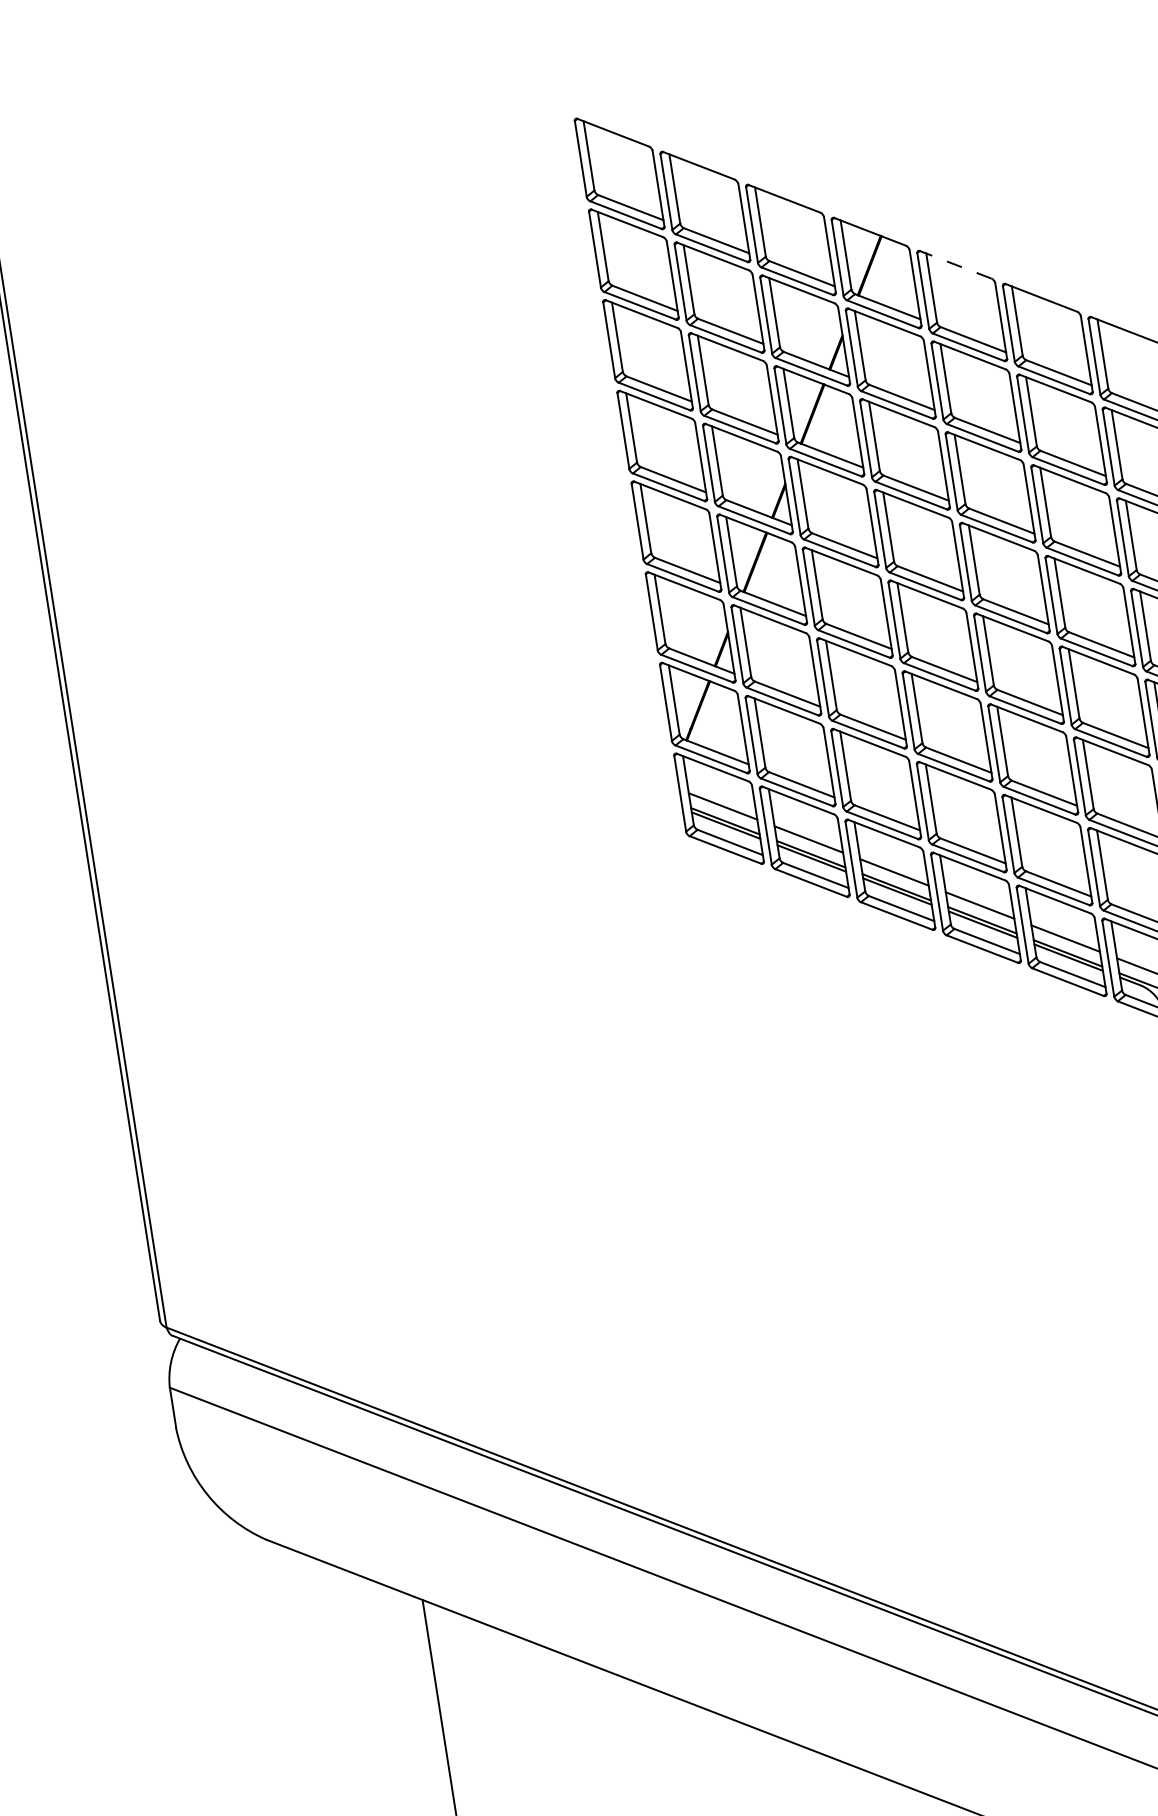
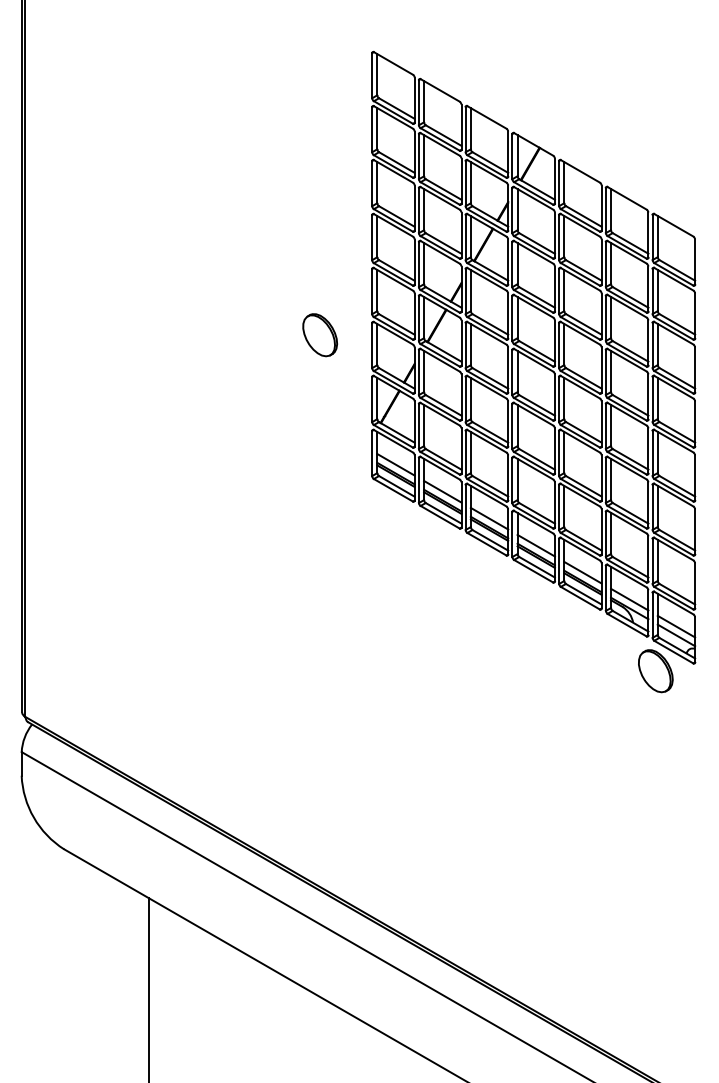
line: (955, 265) -> (580, 171), dashed -> solid
part: (562, 609) -> (320, 335), added

